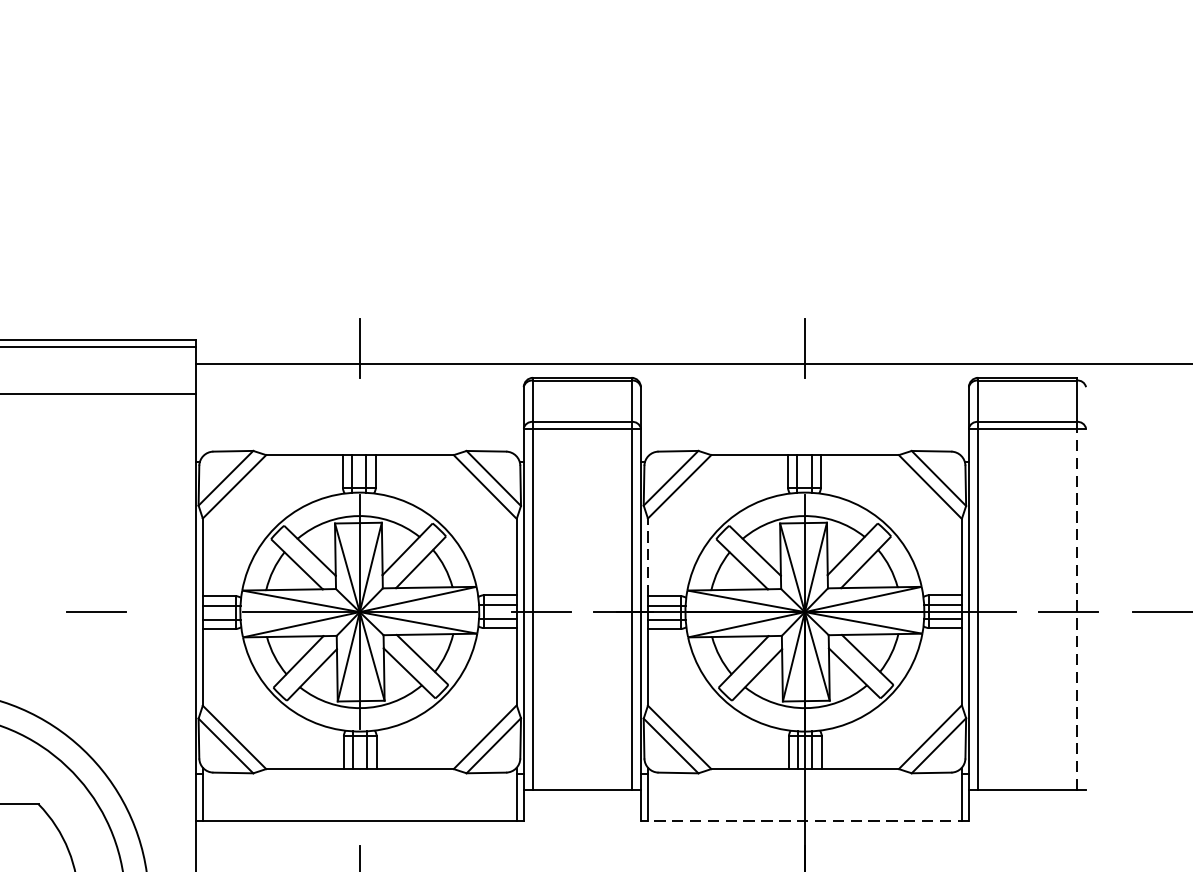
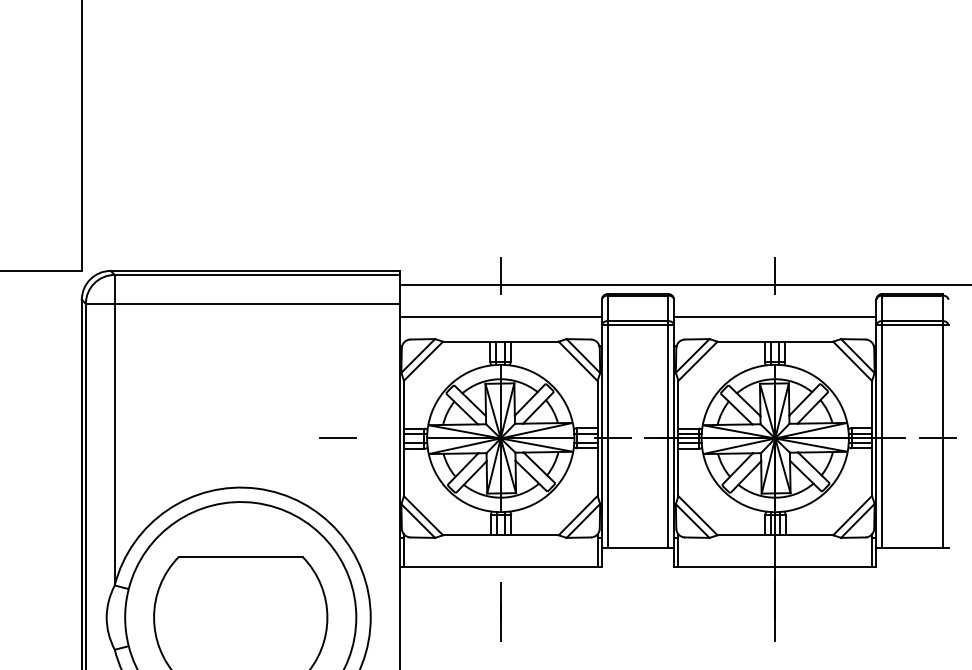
line: (359, 415) -> (500, 317), added
line: (805, 415) -> (775, 317), added
line: (648, 556) -> (678, 404), dashed -> solid
line: (1076, 608) -> (942, 436), dashed -> solid
line: (803, 821) -> (774, 567), dashed -> solid

